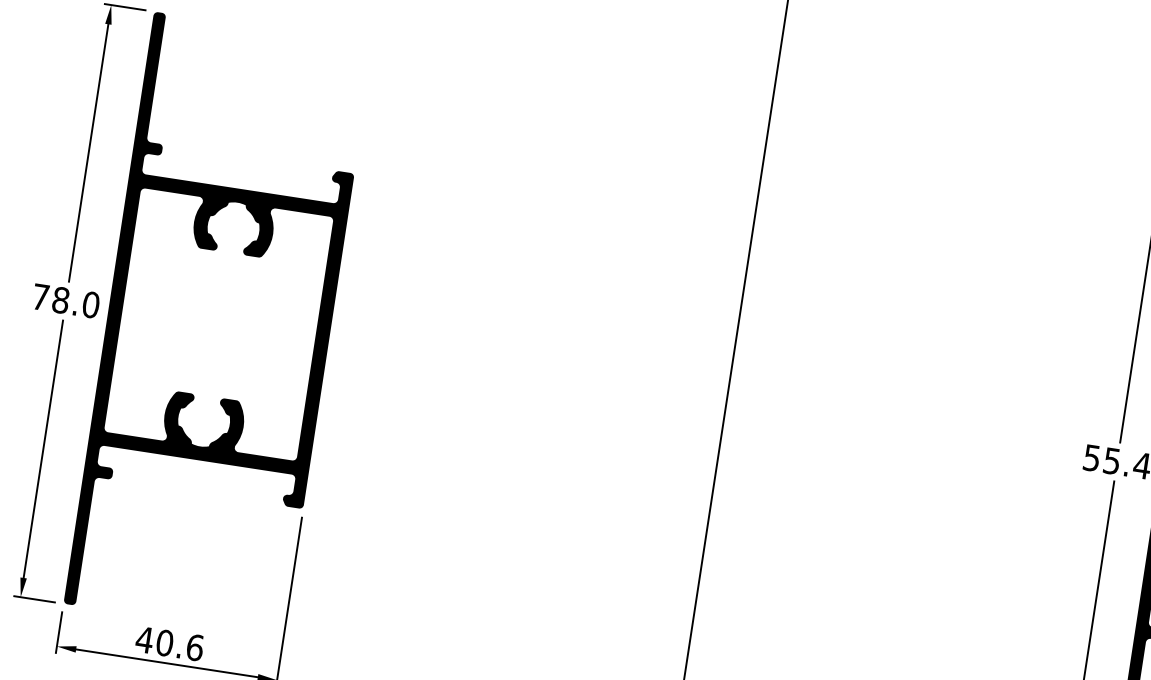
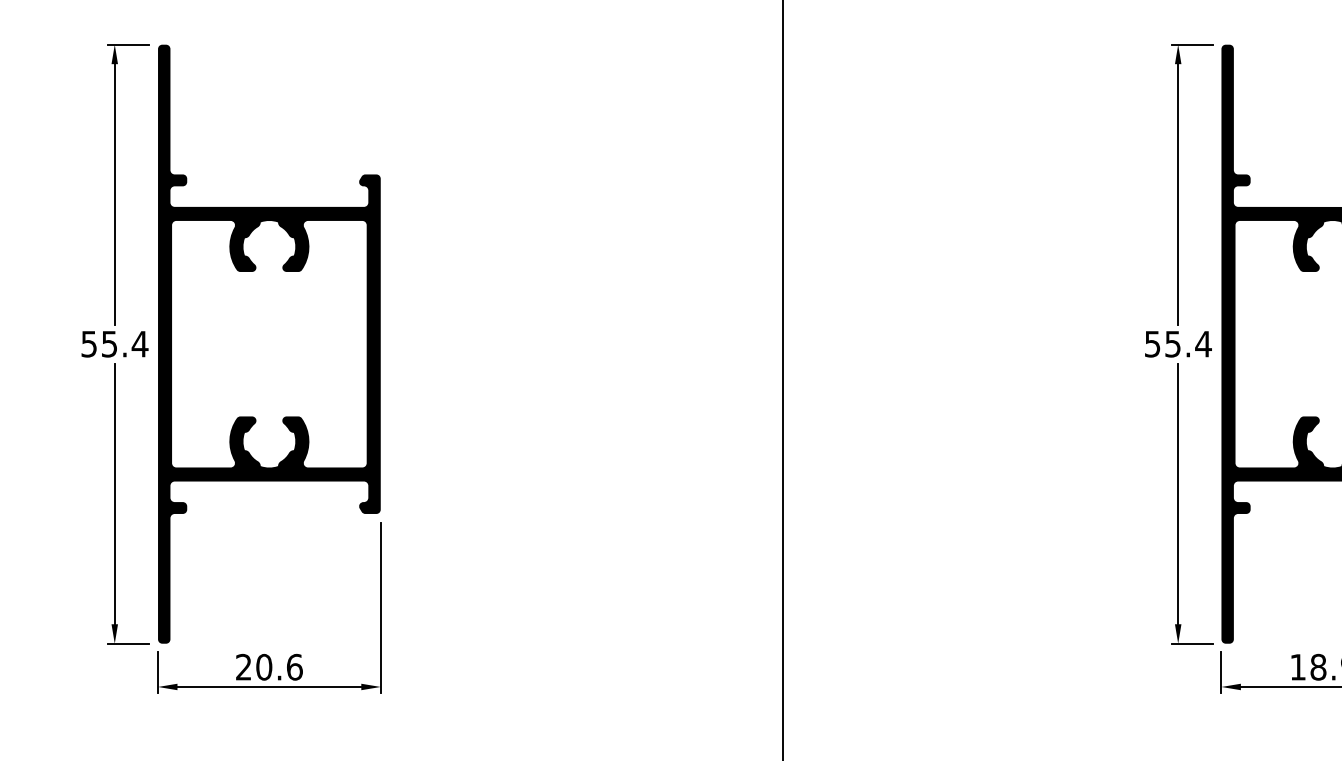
text: (65, 300) -> (114, 343), 78.0 -> 55.4
text: (144, 639) -> (243, 666), 40.6 -> 20.6

